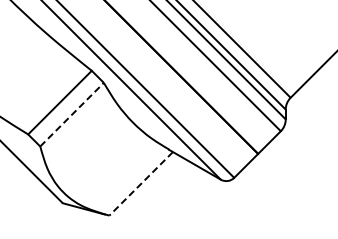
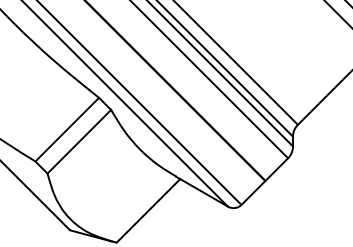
line: (72, 114) -> (79, 141), dashed -> solid
line: (141, 183) -> (148, 210), dashed -> solid

